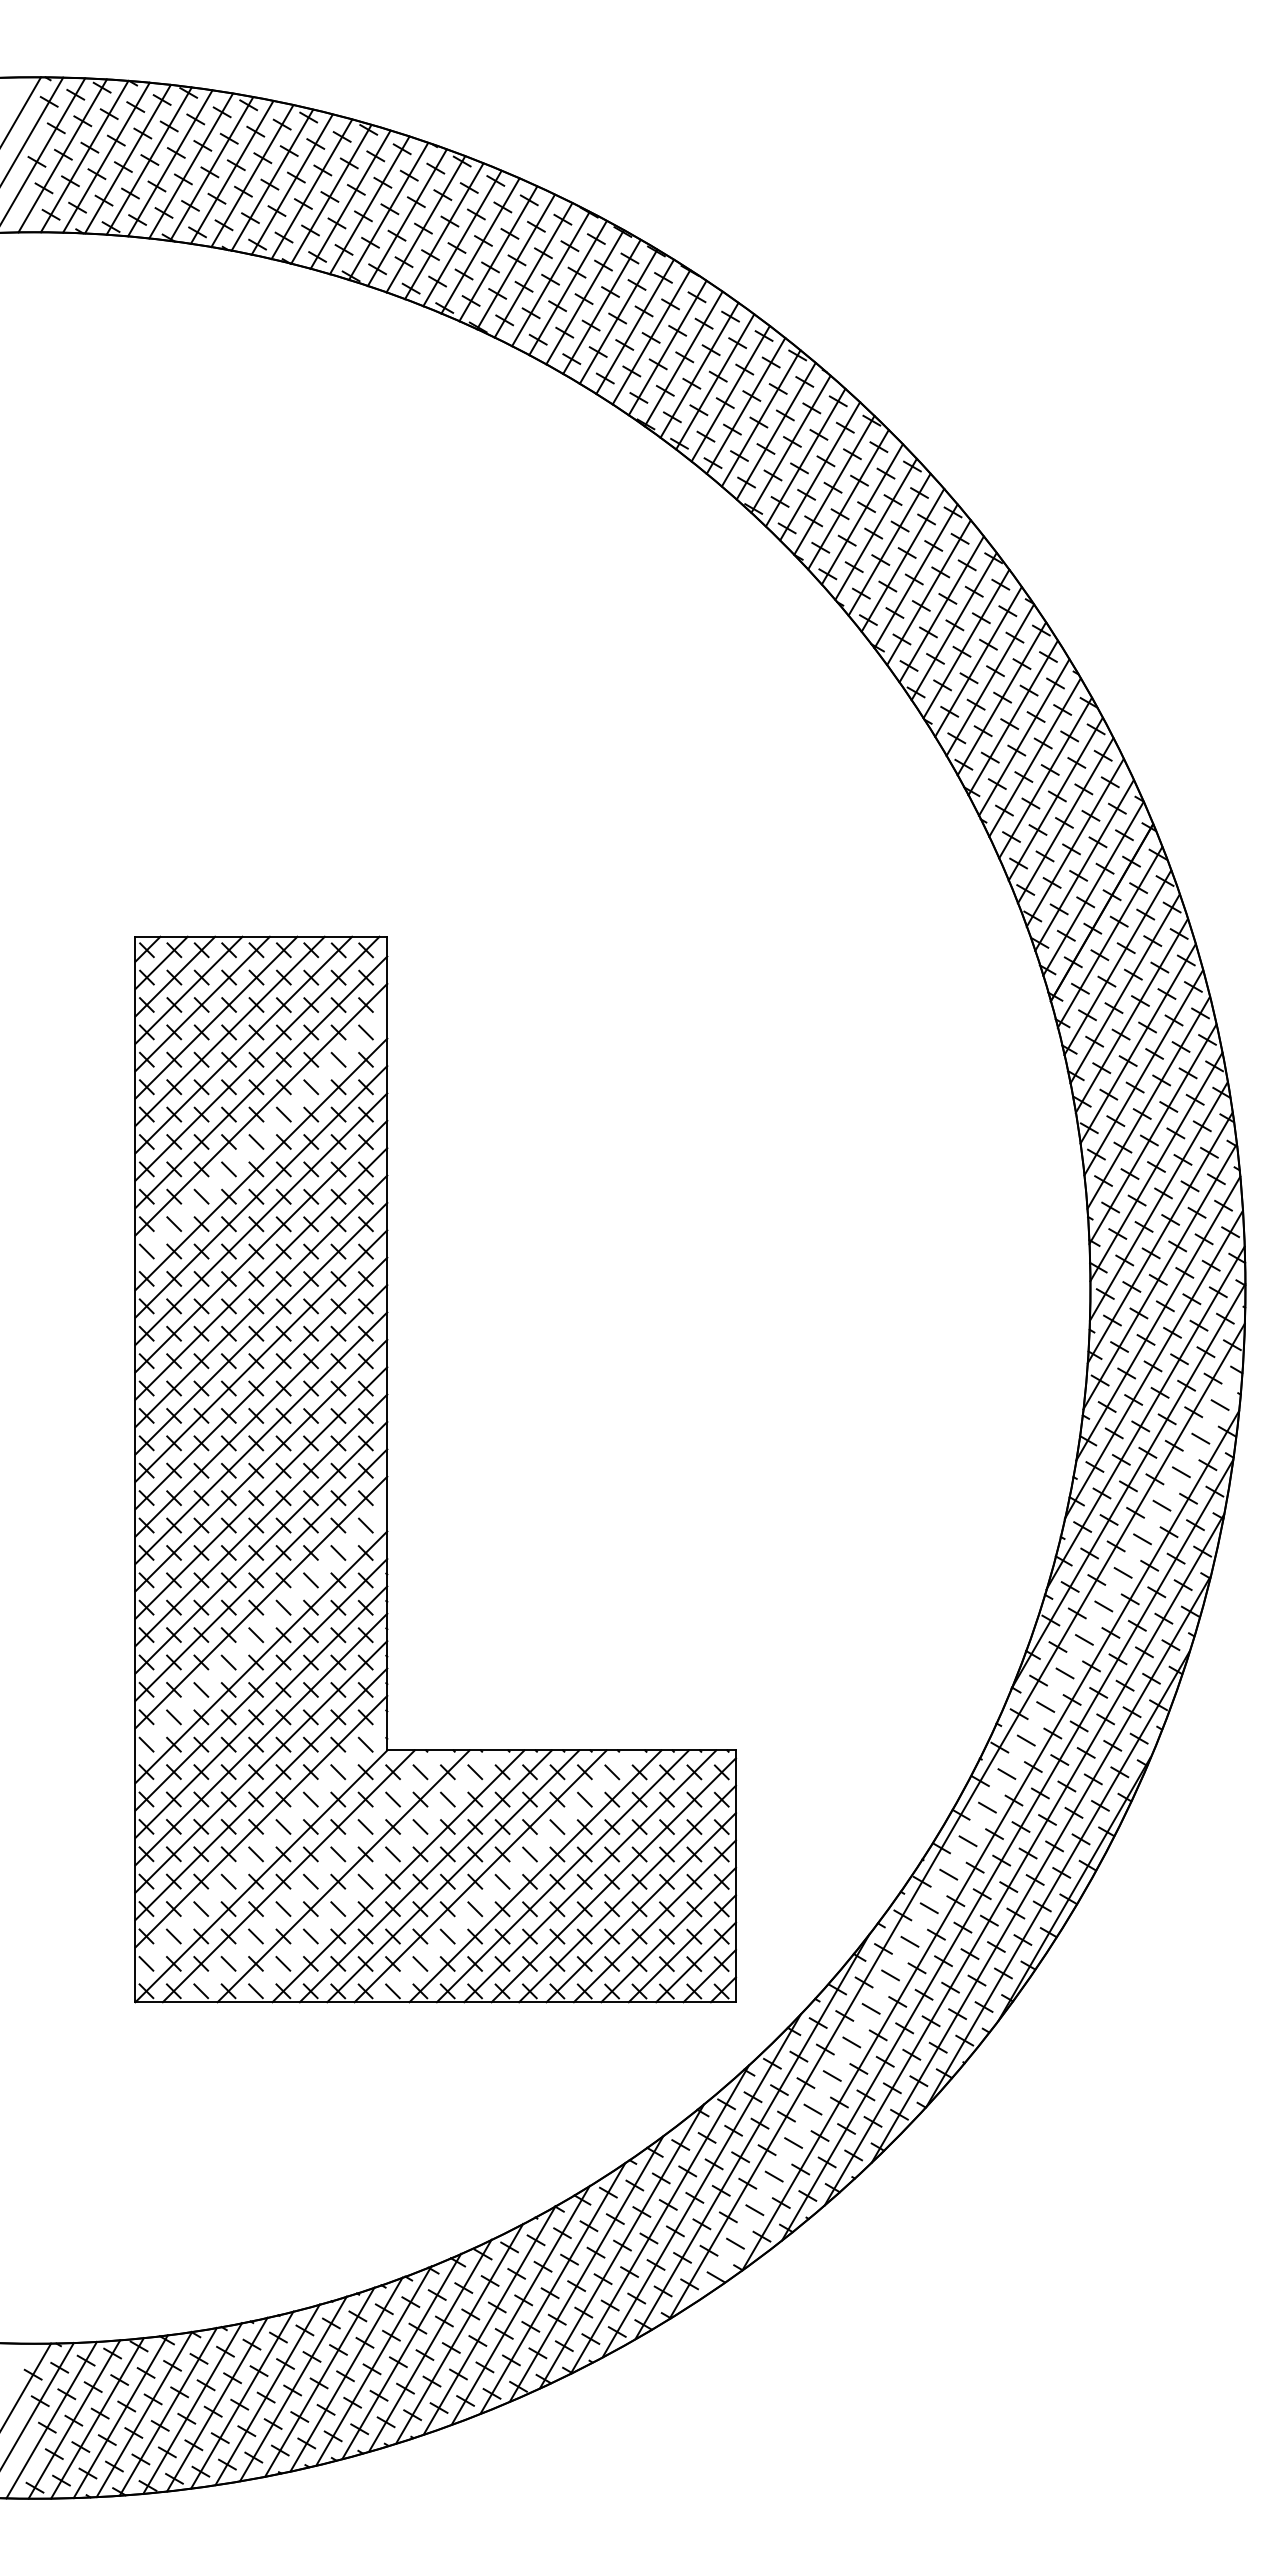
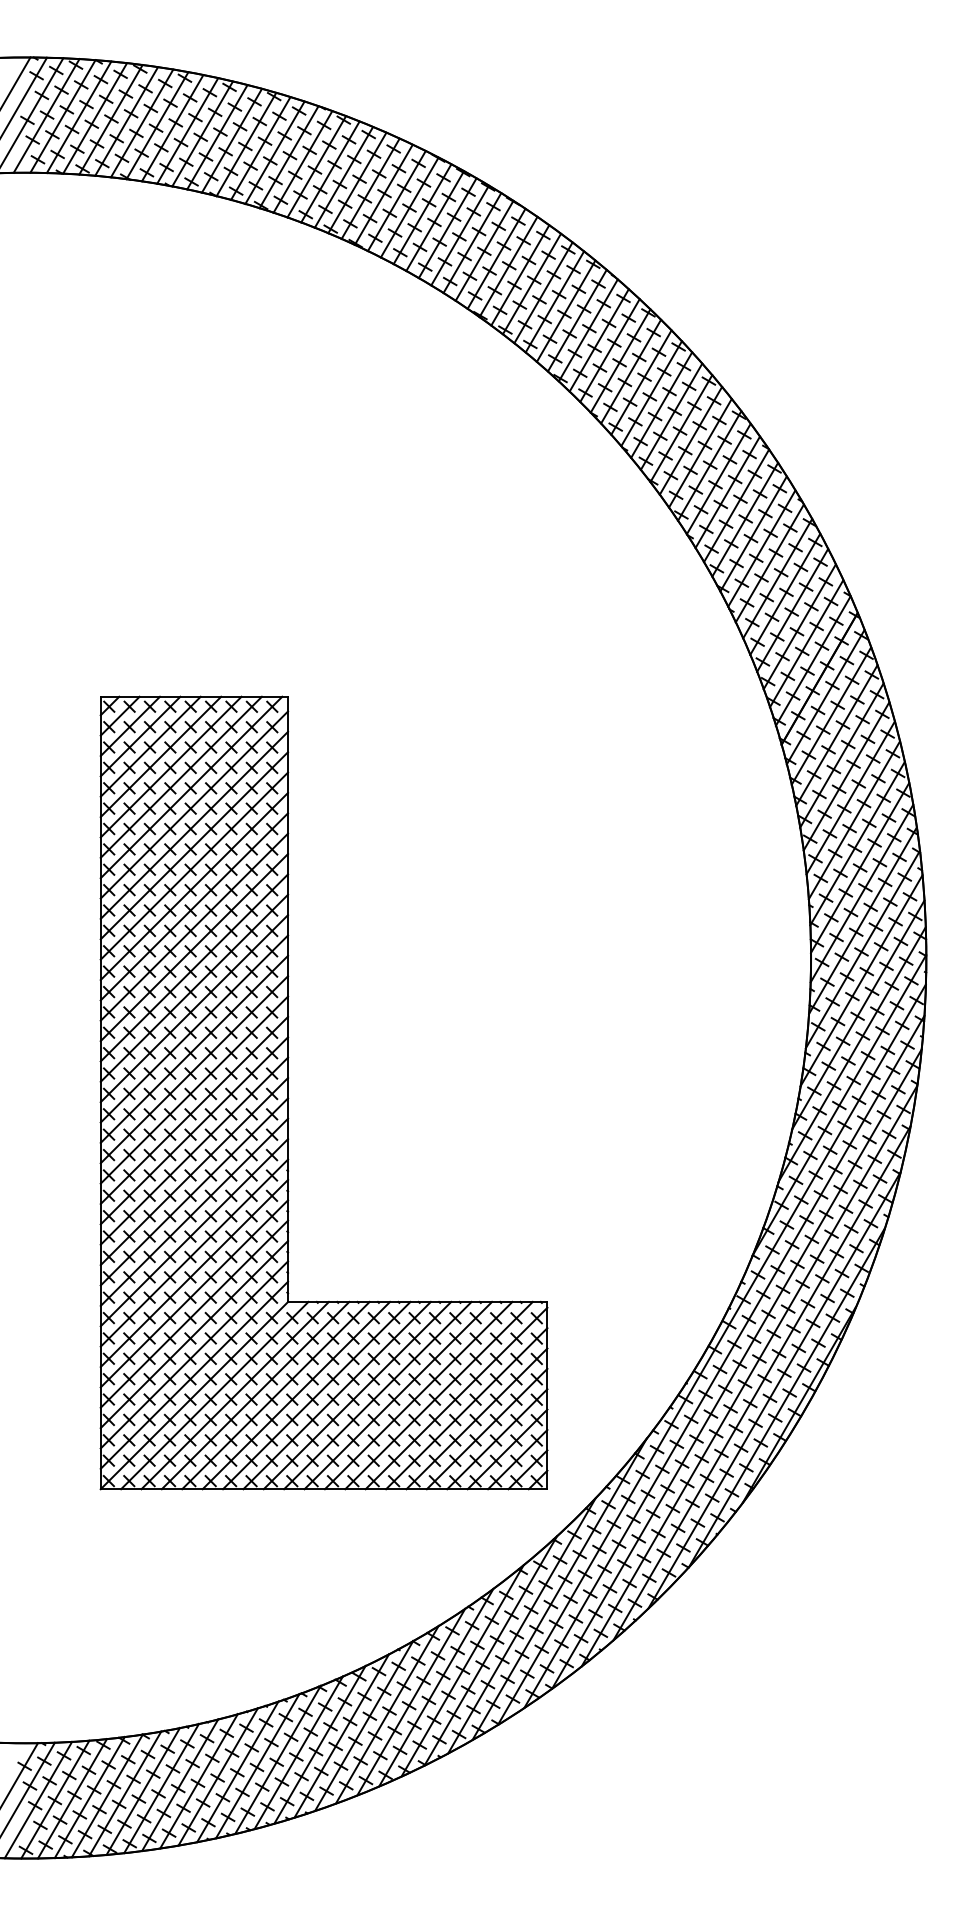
line: (261, 1136) -> (194, 845), added
line: (261, 1629) -> (194, 1212), added
line: (973, 1830) -> (724, 1361), added
line: (261, 1848) -> (194, 1374), added
line: (316, 1876) -> (235, 1395), added
line: (370, 1876) -> (275, 1395), added
line: (508, 1876) -> (378, 1395), added

